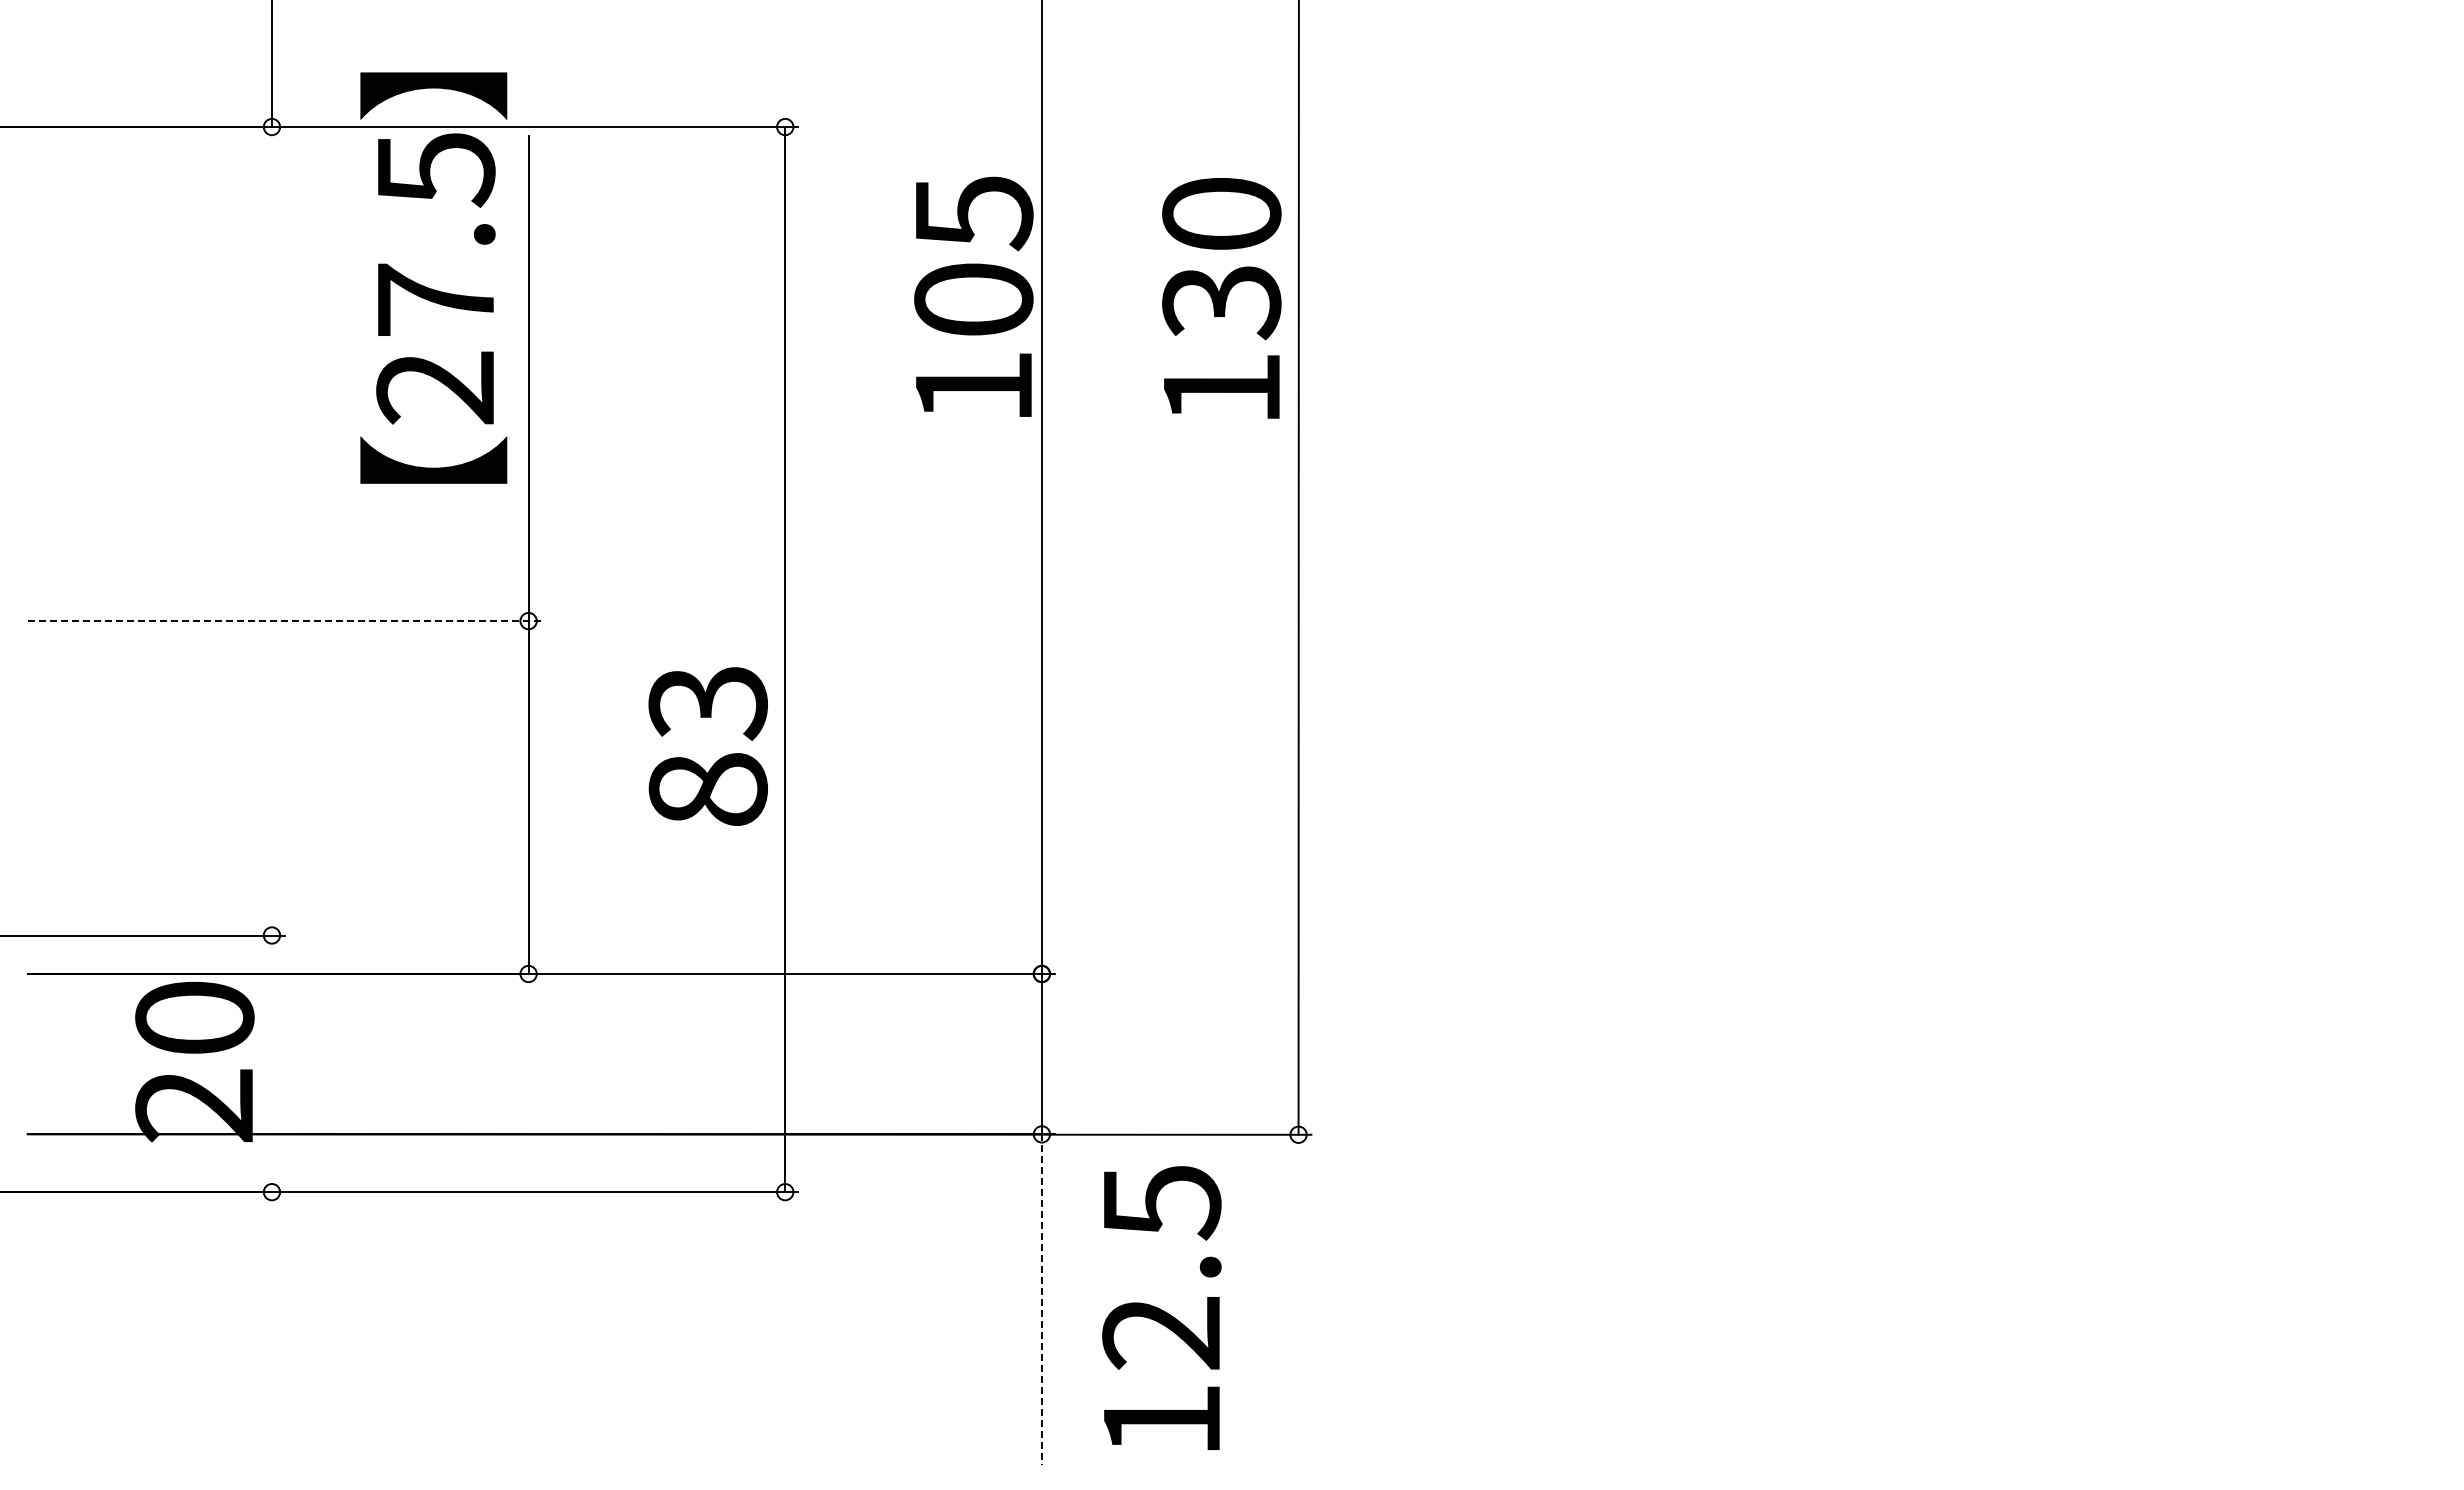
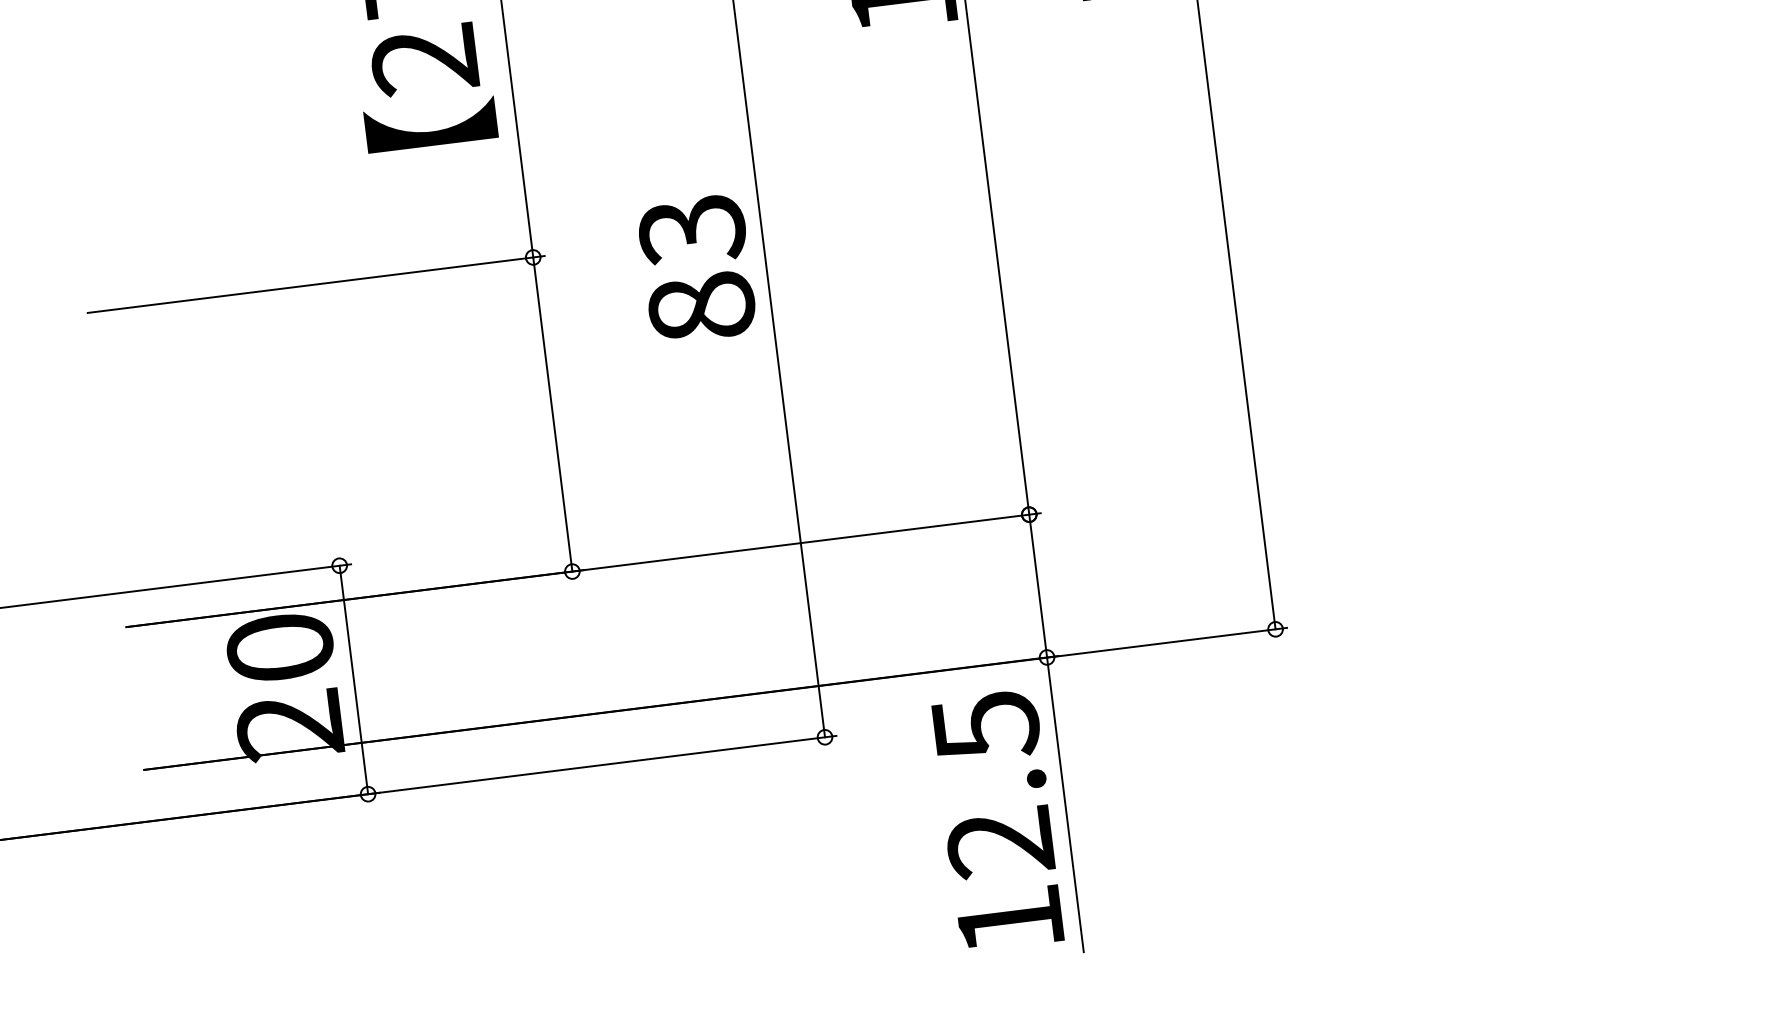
line: (284, 621) -> (316, 284), dashed -> solid
text: (707, 746) -> (696, 269), moved
line: (271, 1063) -> (353, 679), added
line: (1041, 1299) -> (1065, 804), dashed -> solid
text: (1161, 1307) -> (997, 820), moved

